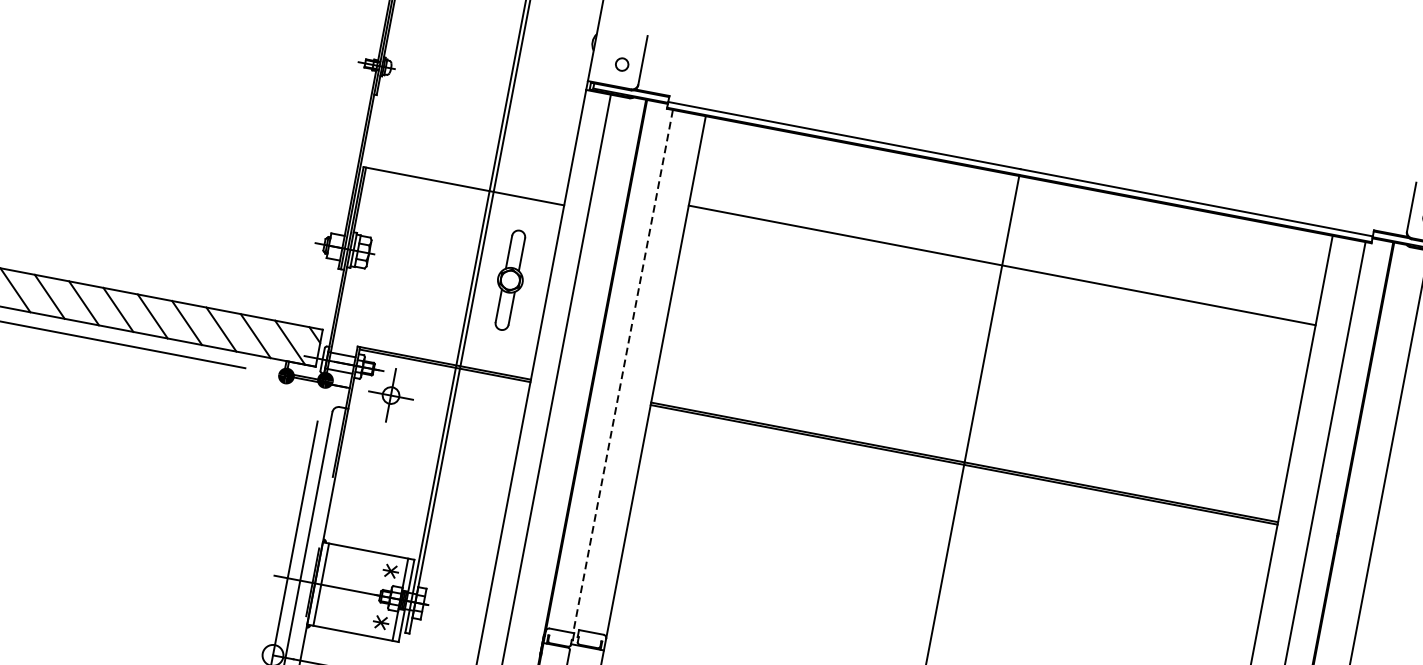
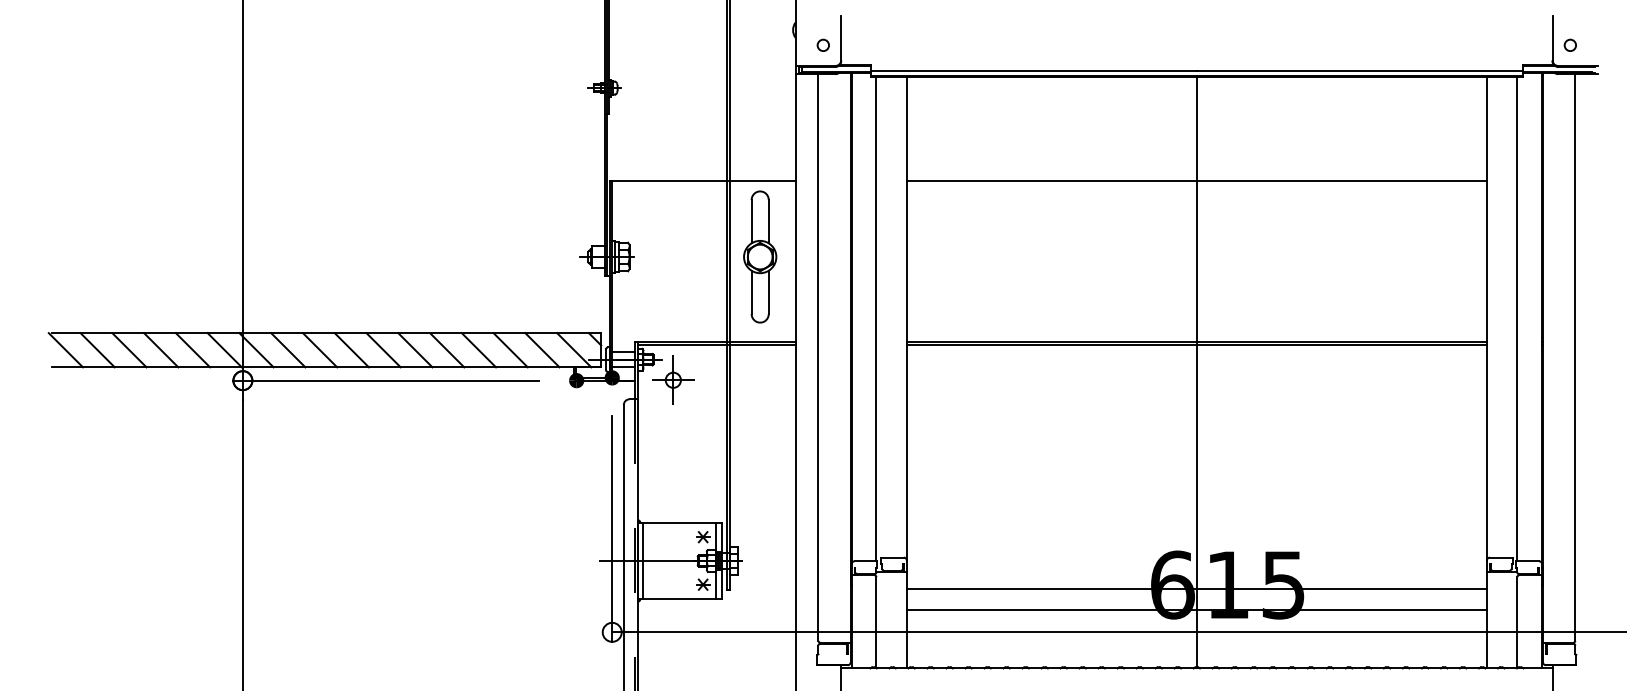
line: (1001, 264) -> (1196, 180), moved
part: (510, 279) -> (760, 256), size x1.43
line: (623, 371) -> (876, 319), dashed -> solid

